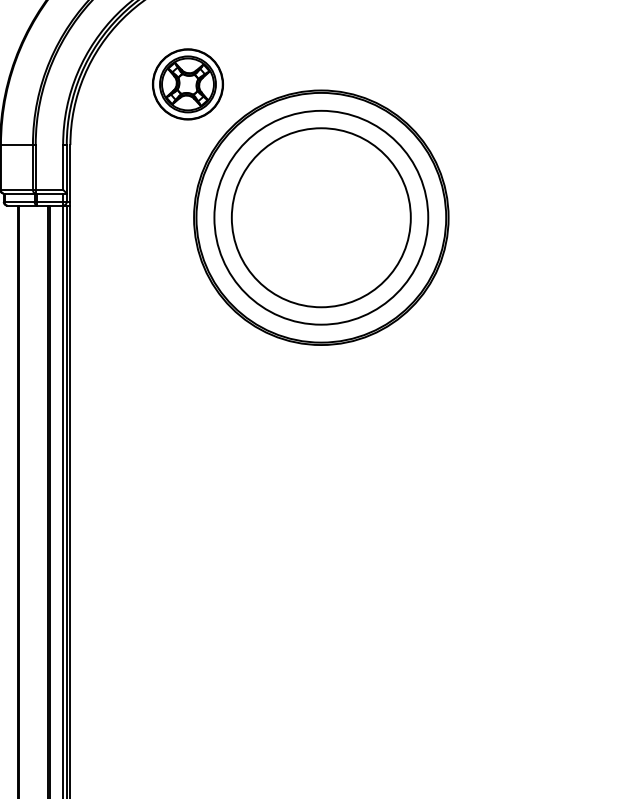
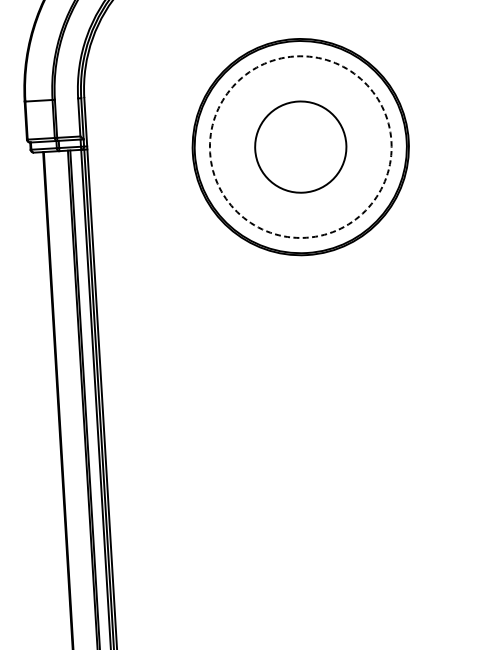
part: (187, 84) -> (180, 40), removed
circle: (320, 217) -> (300, 146), size x0.6
circle: (321, 217) -> (300, 146), solid -> dashed

